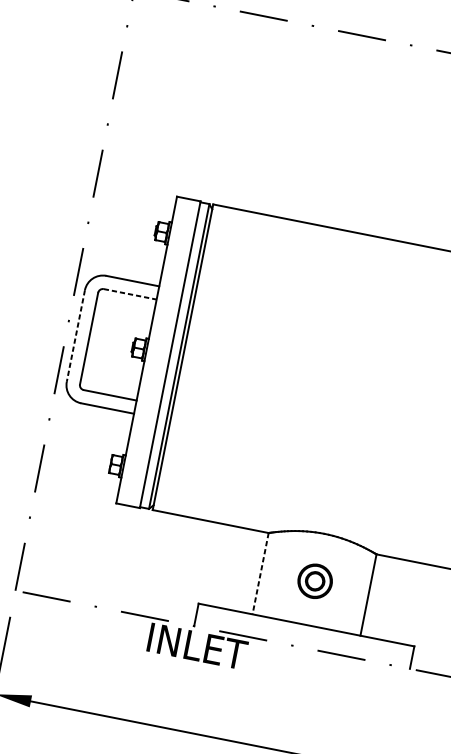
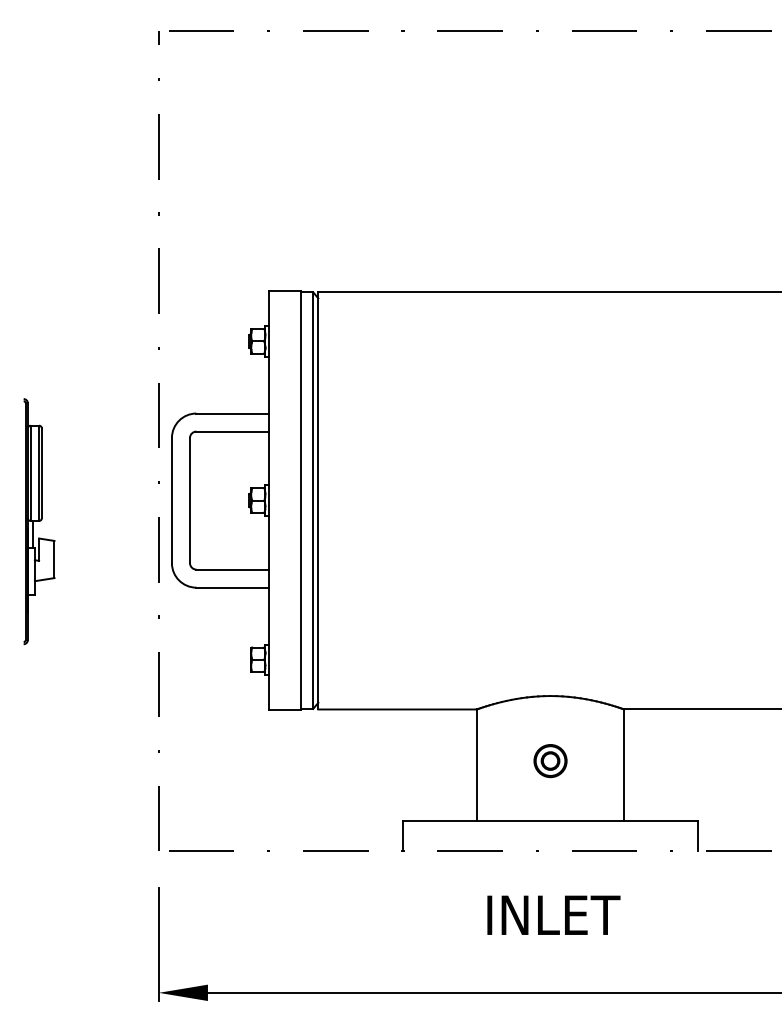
line: (130, 294) -> (233, 431), dashed -> solid
line: (75, 335) -> (171, 500), dashed -> solid
line: (260, 573) -> (476, 765), dashed -> solid
part: (315, 581) -> (550, 761), size x0.71
text: (197, 645) -> (553, 914), moved

